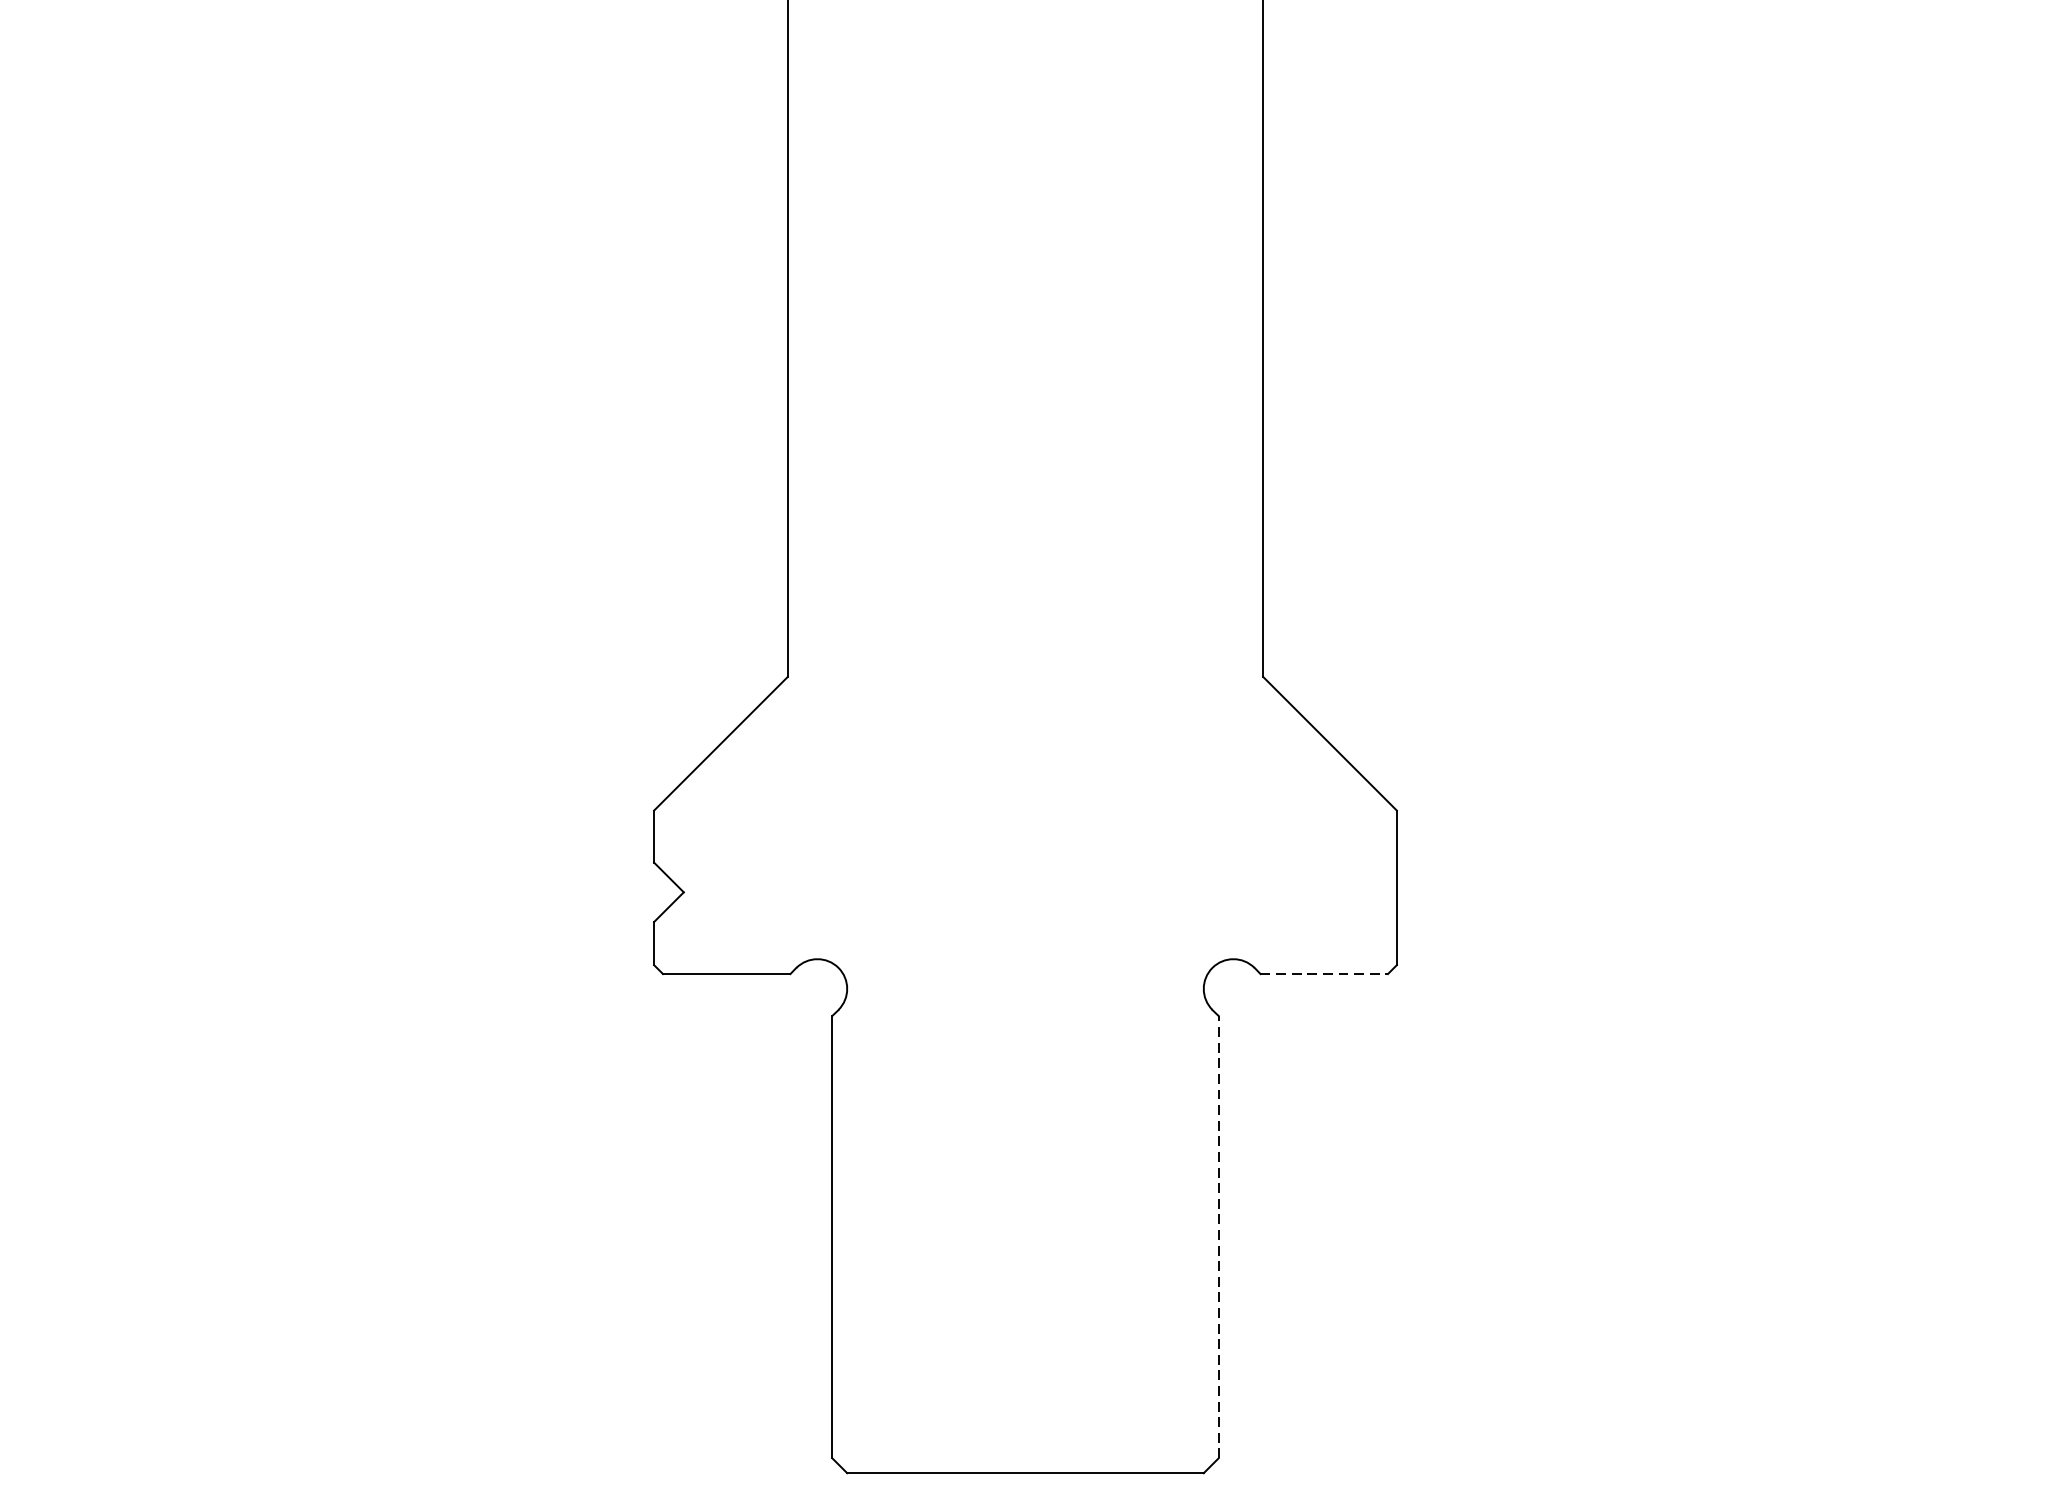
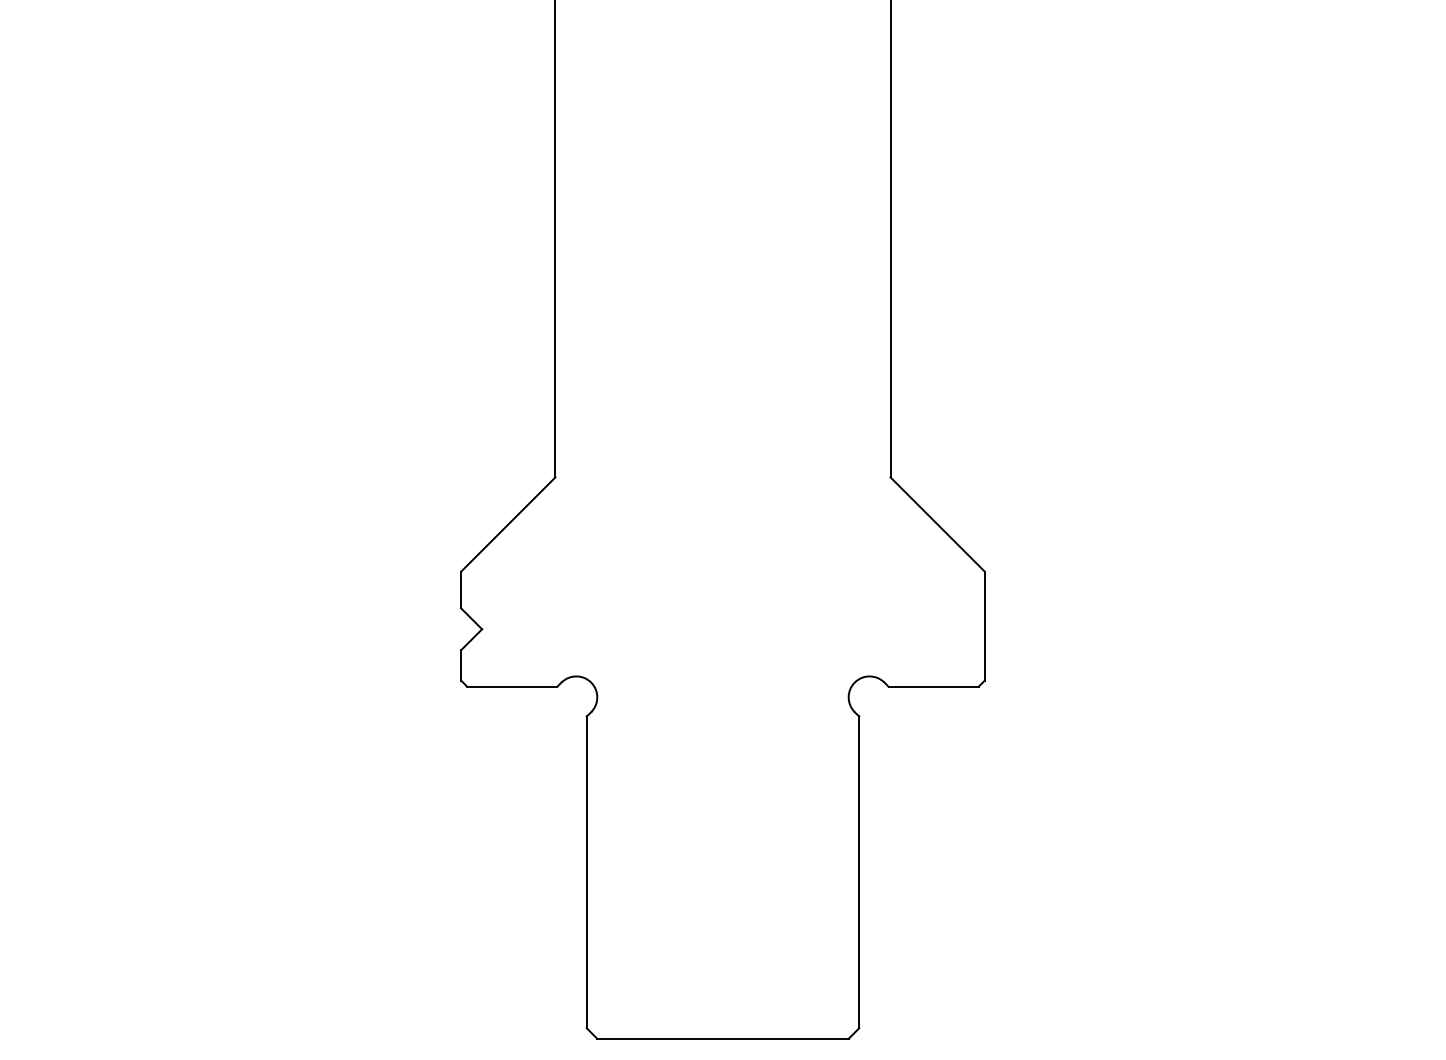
line: (1324, 973) -> (933, 686), dashed -> solid
line: (1219, 1237) -> (859, 872), dashed -> solid

